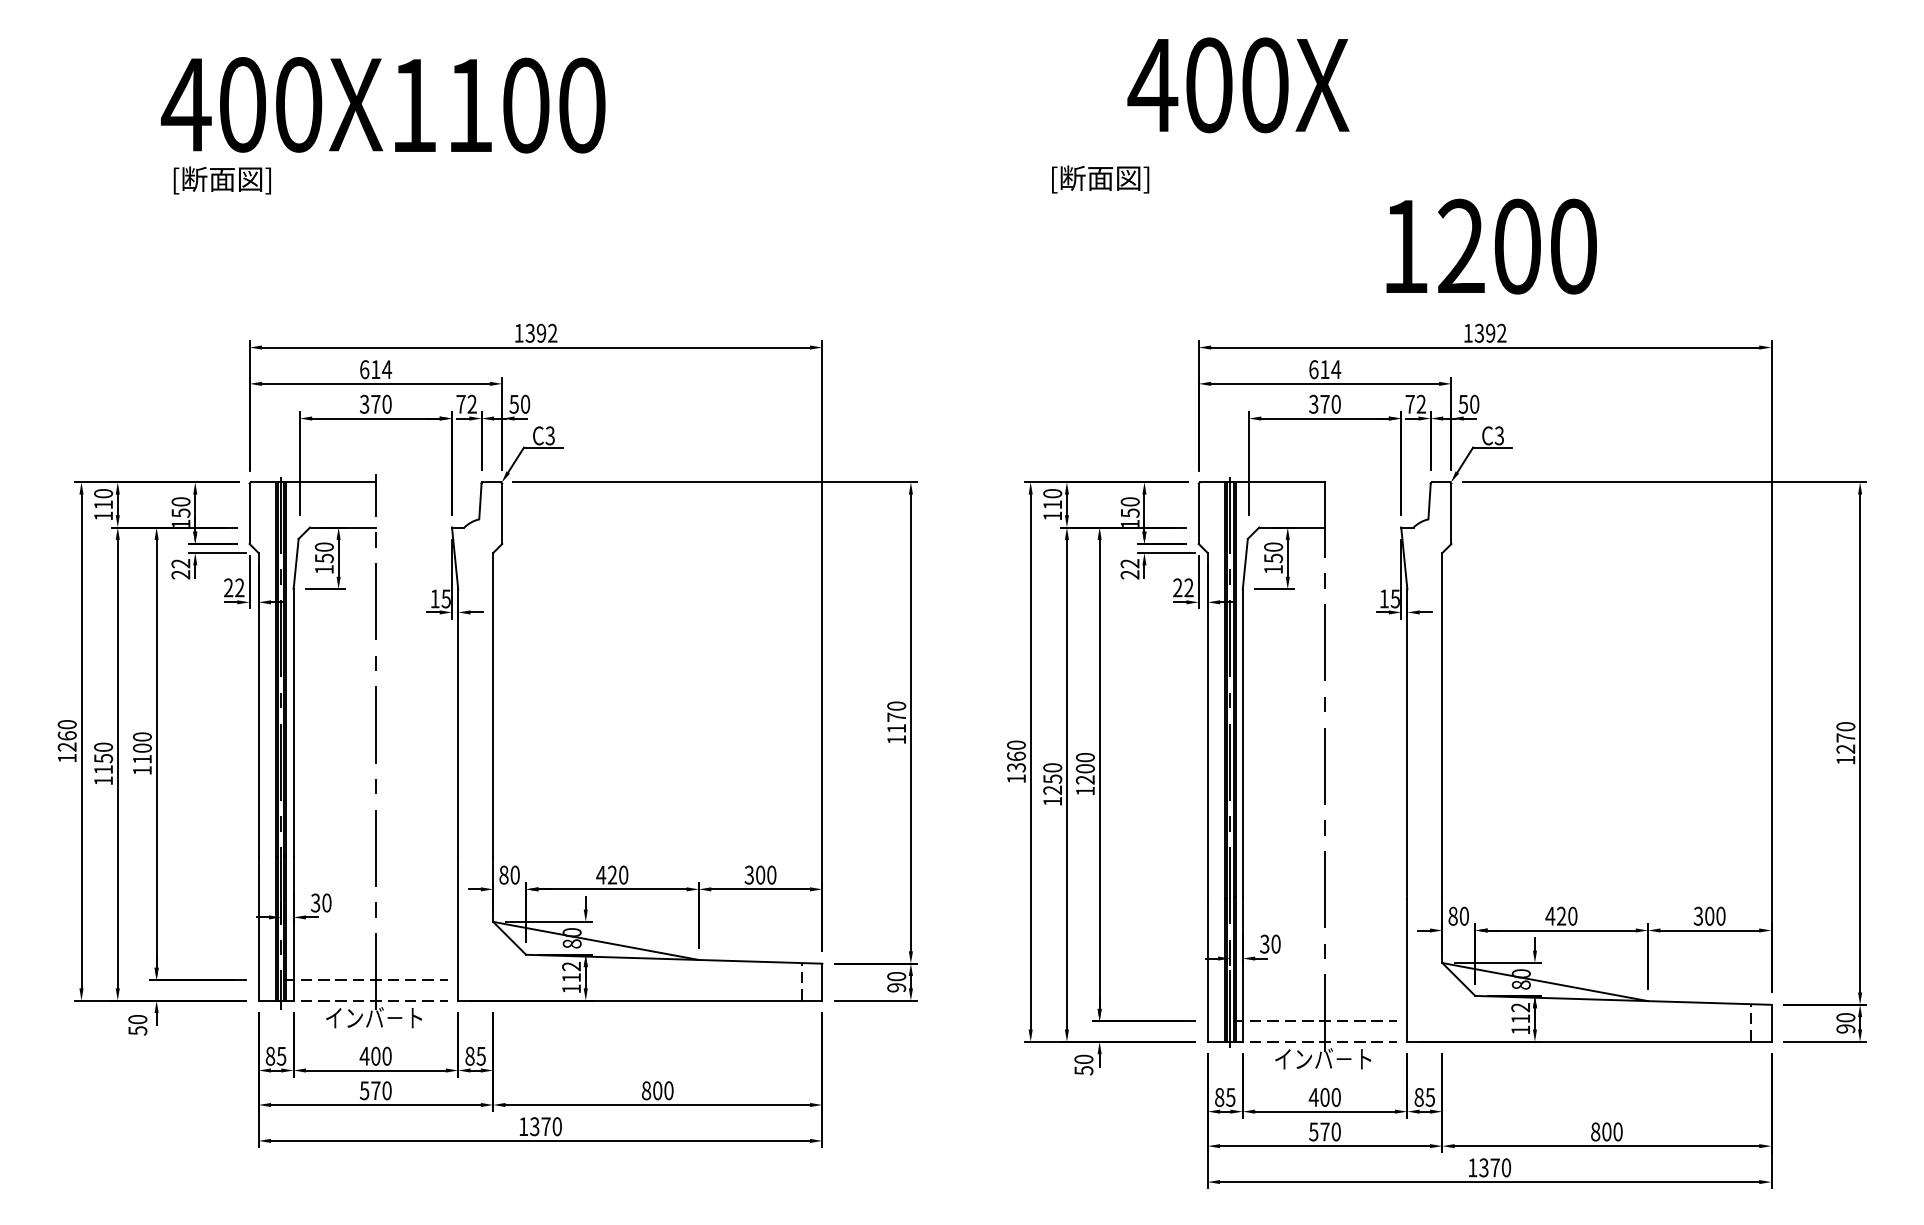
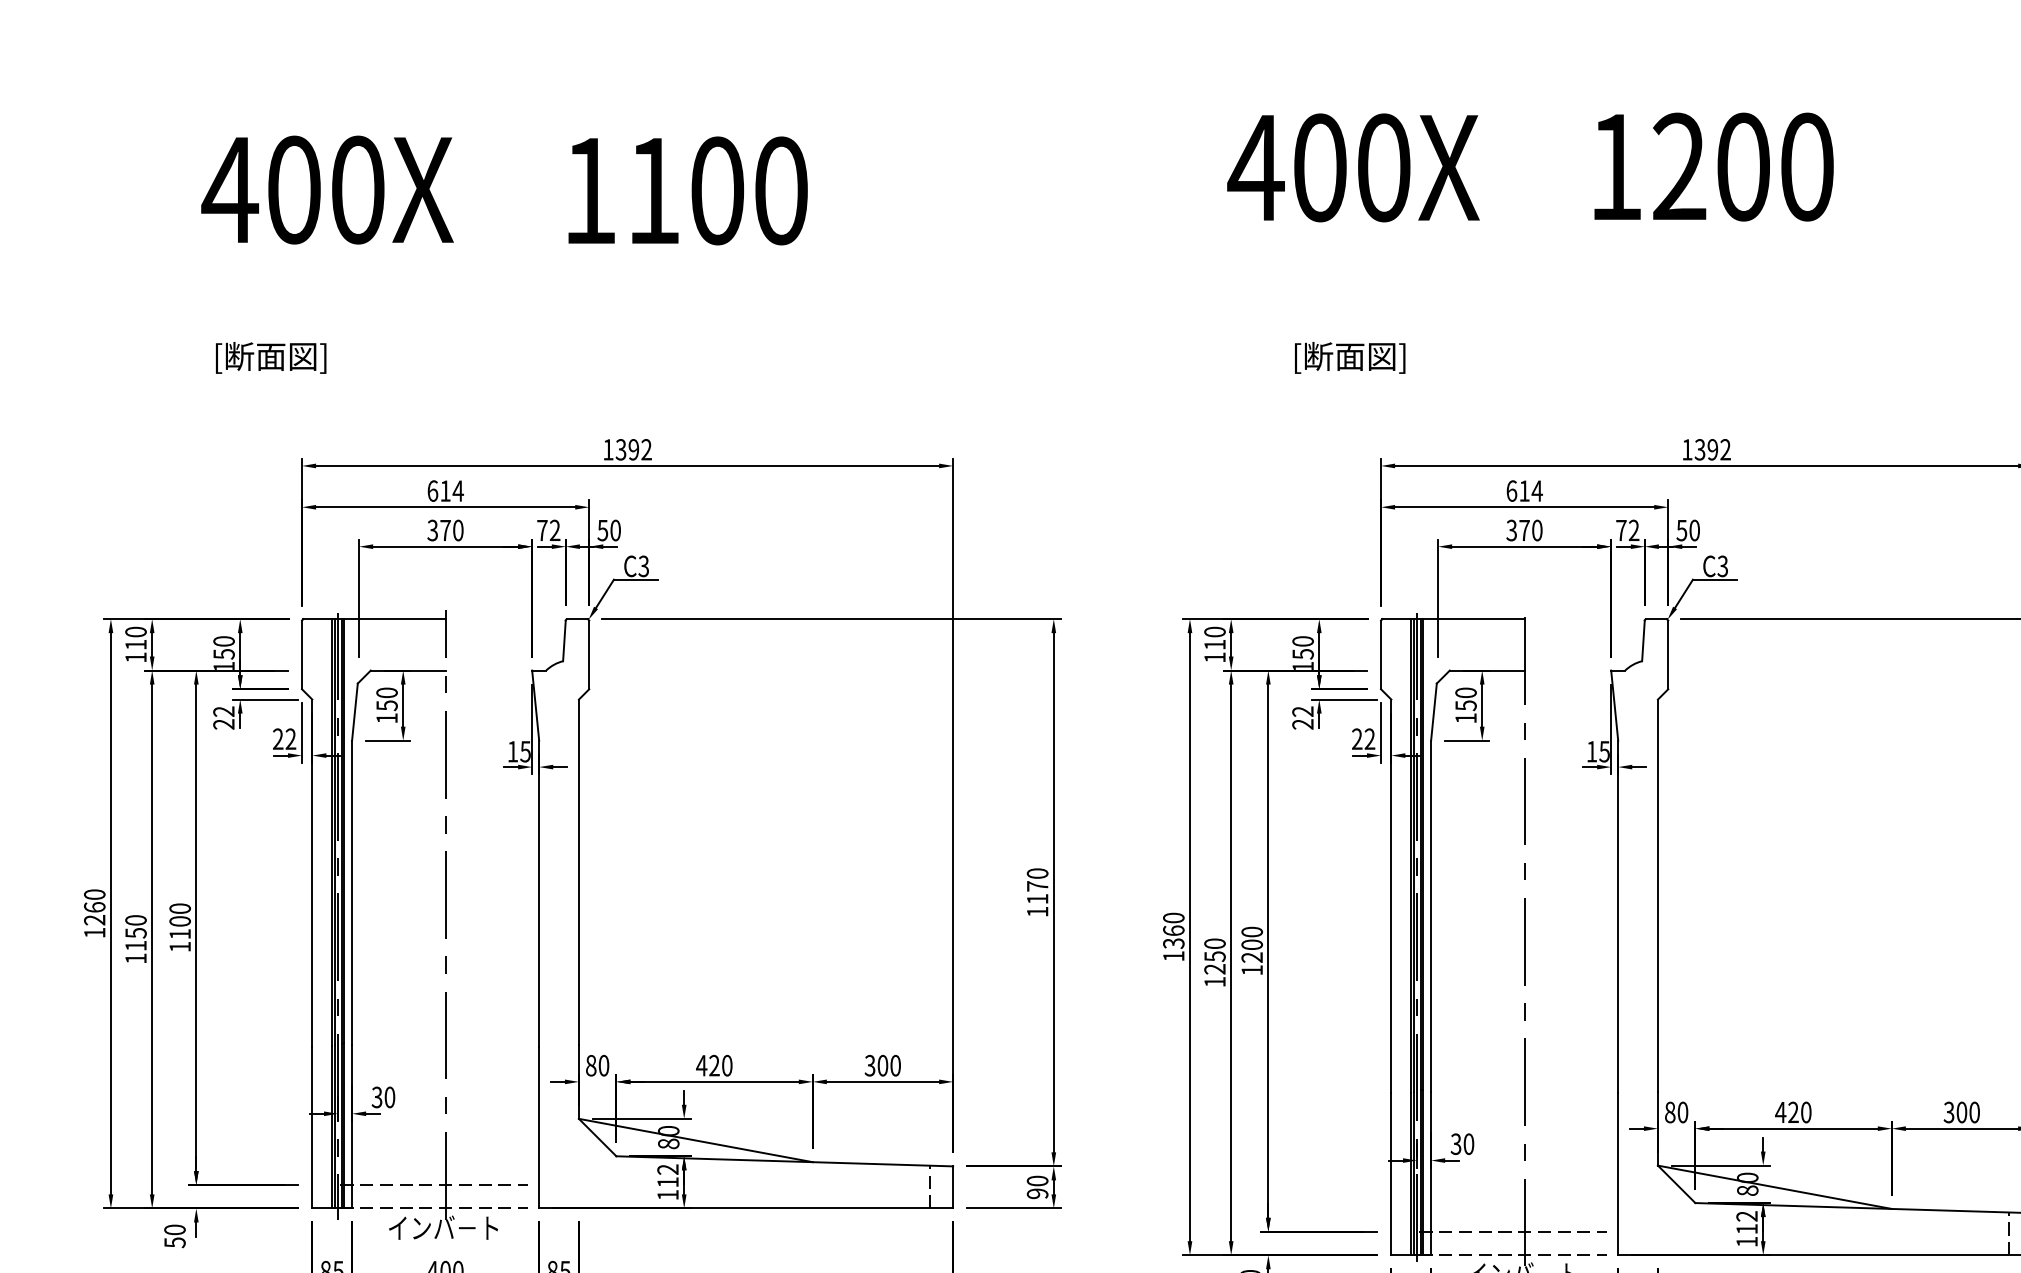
text: (1238, 85) -> (1353, 168), moved
text: (500, 105) -> (688, 190), moved
text: (1100, 179) -> (1350, 357), moved
text: (221, 180) -> (270, 357), moved
text: (1491, 246) -> (1713, 166), moved

